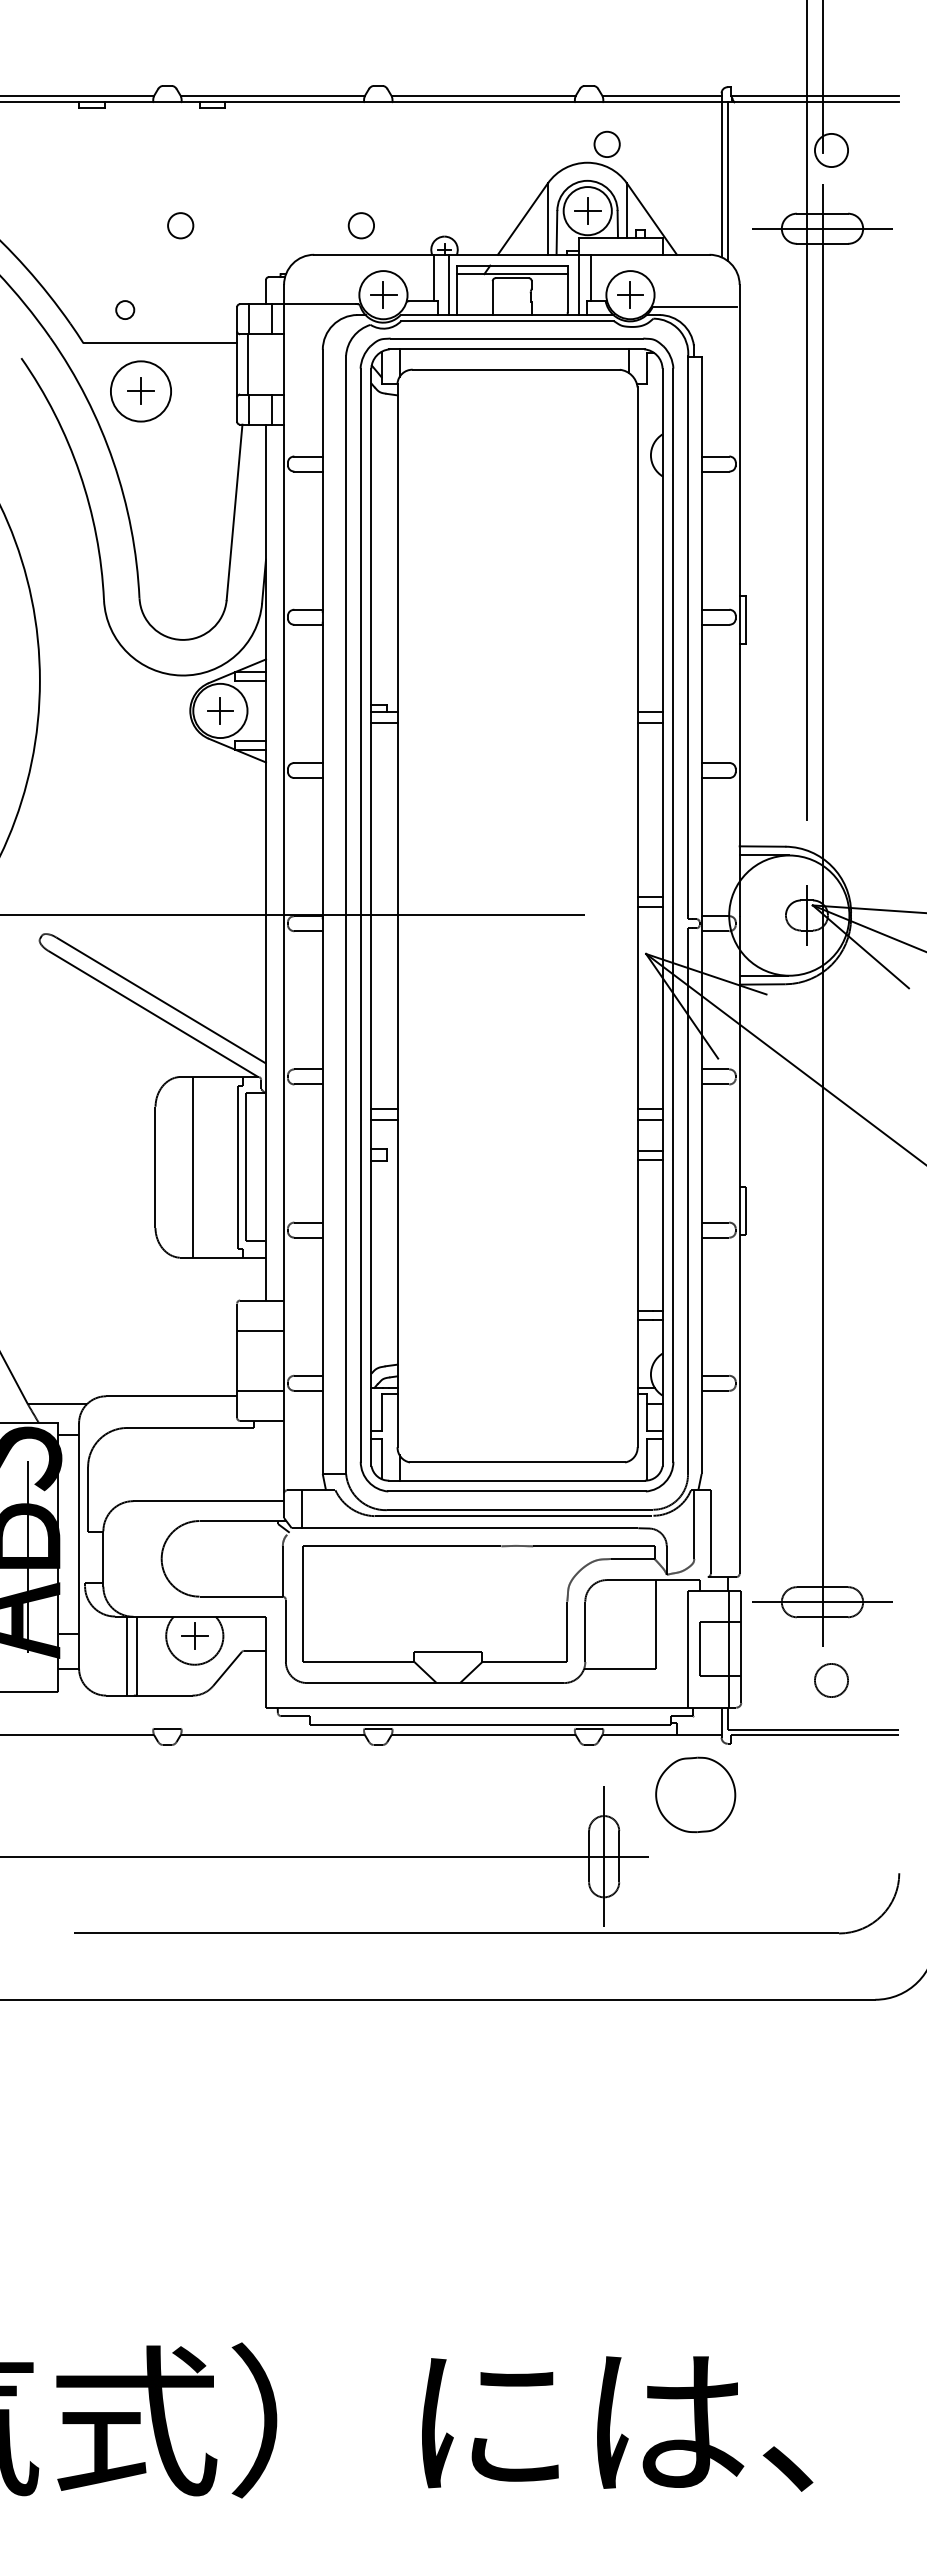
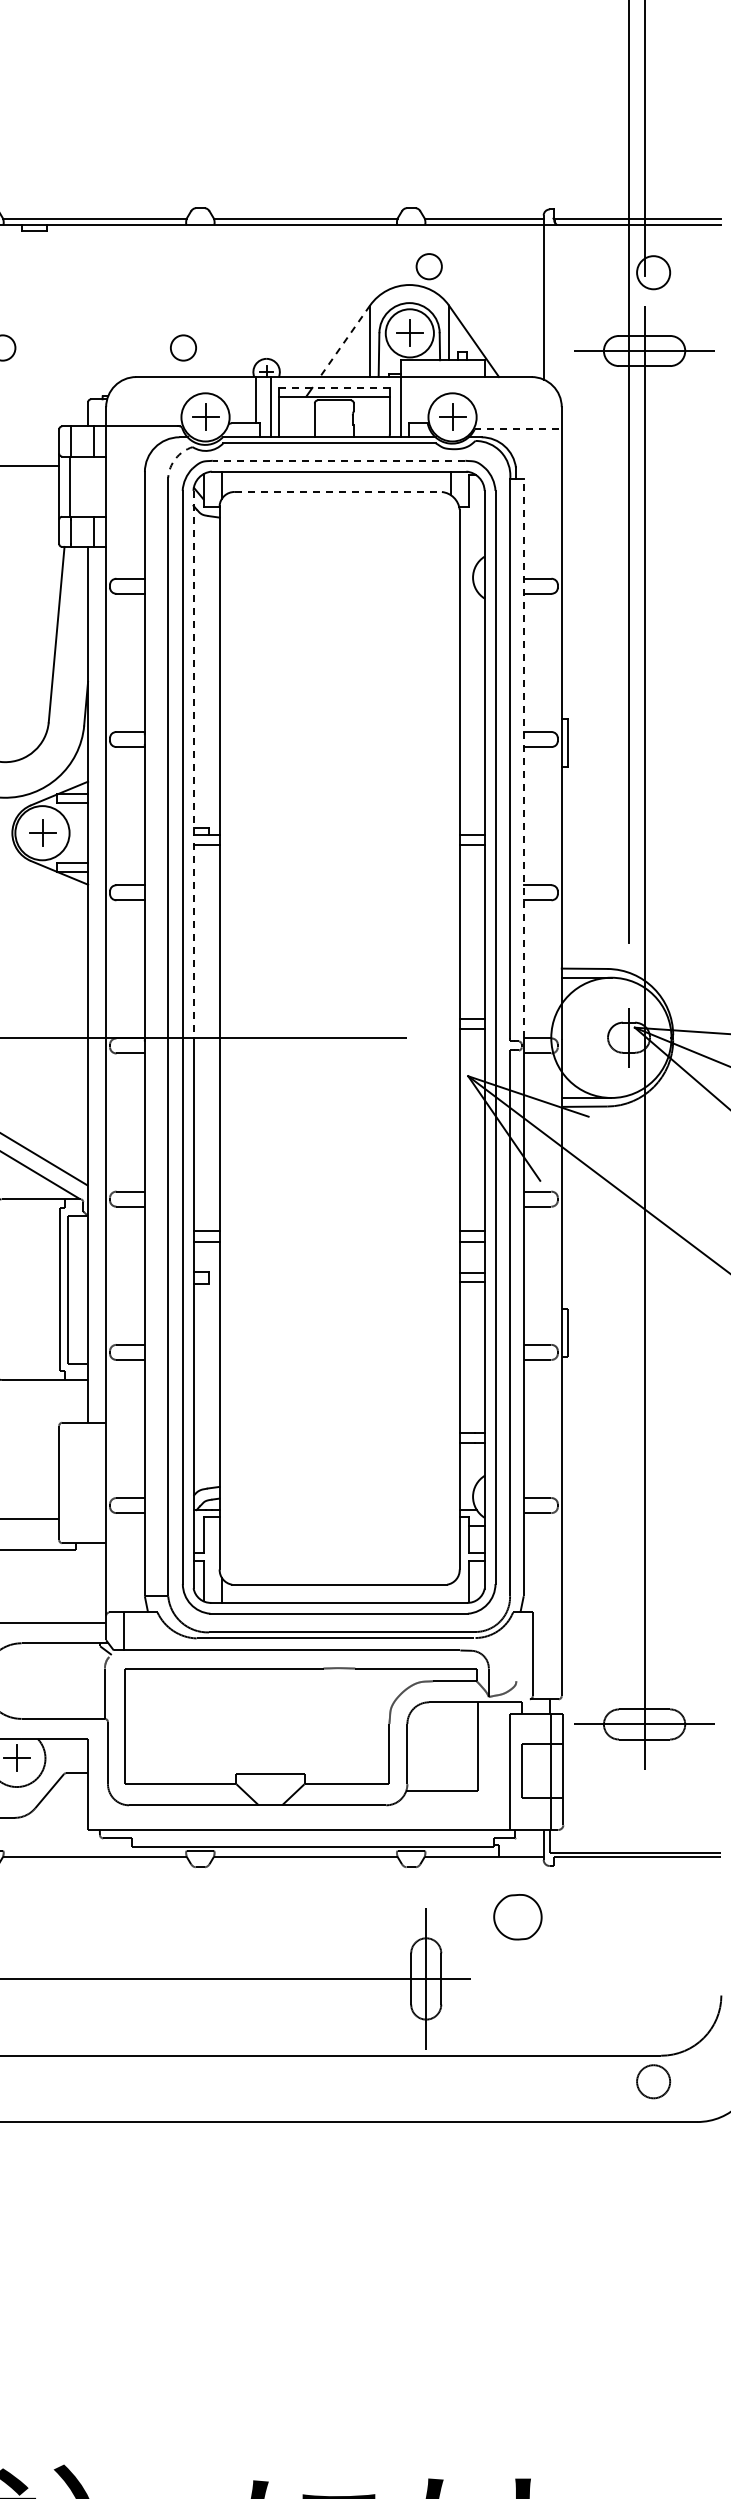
line: (727, 181) -> (549, 303), removed
line: (522, 219) -> (344, 341), solid -> dashed
line: (512, 265) -> (334, 387), solid -> dashed
line: (590, 277) -> (412, 399), removed
line: (694, 307) -> (516, 429), solid -> dashed
arc: (353, 336) -> (175, 458), solid -> dashed
line: (516, 338) -> (338, 460), solid -> dashed
line: (516, 369) -> (338, 491), solid -> dashed
line: (701, 636) -> (523, 758), solid -> dashed
line: (371, 642) -> (193, 764), solid -> dashed
line: (192, 1167) -> (14, 1289), removed
line: (260, 1330) -> (82, 1452), removed
line: (260, 1390) -> (82, 1512), removed
line: (694, 1524) -> (516, 1646), removed
circle: (831, 1680) -> (653, 2081), moved
part: (695, 1794) -> (517, 1916), size x0.6

